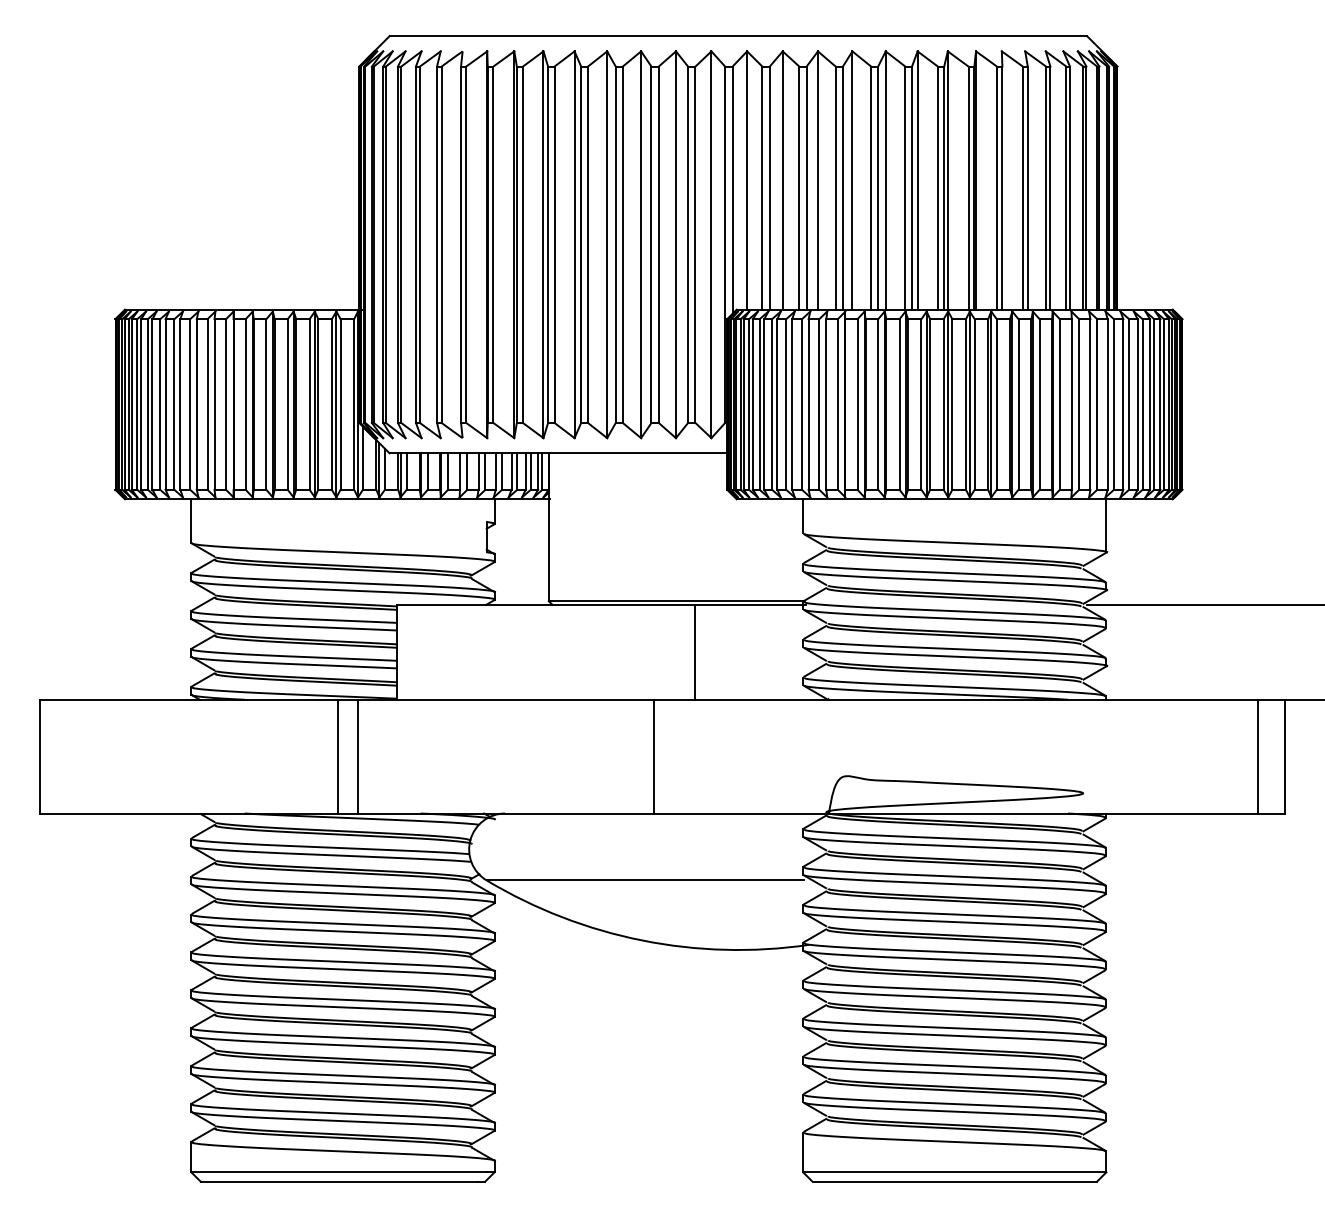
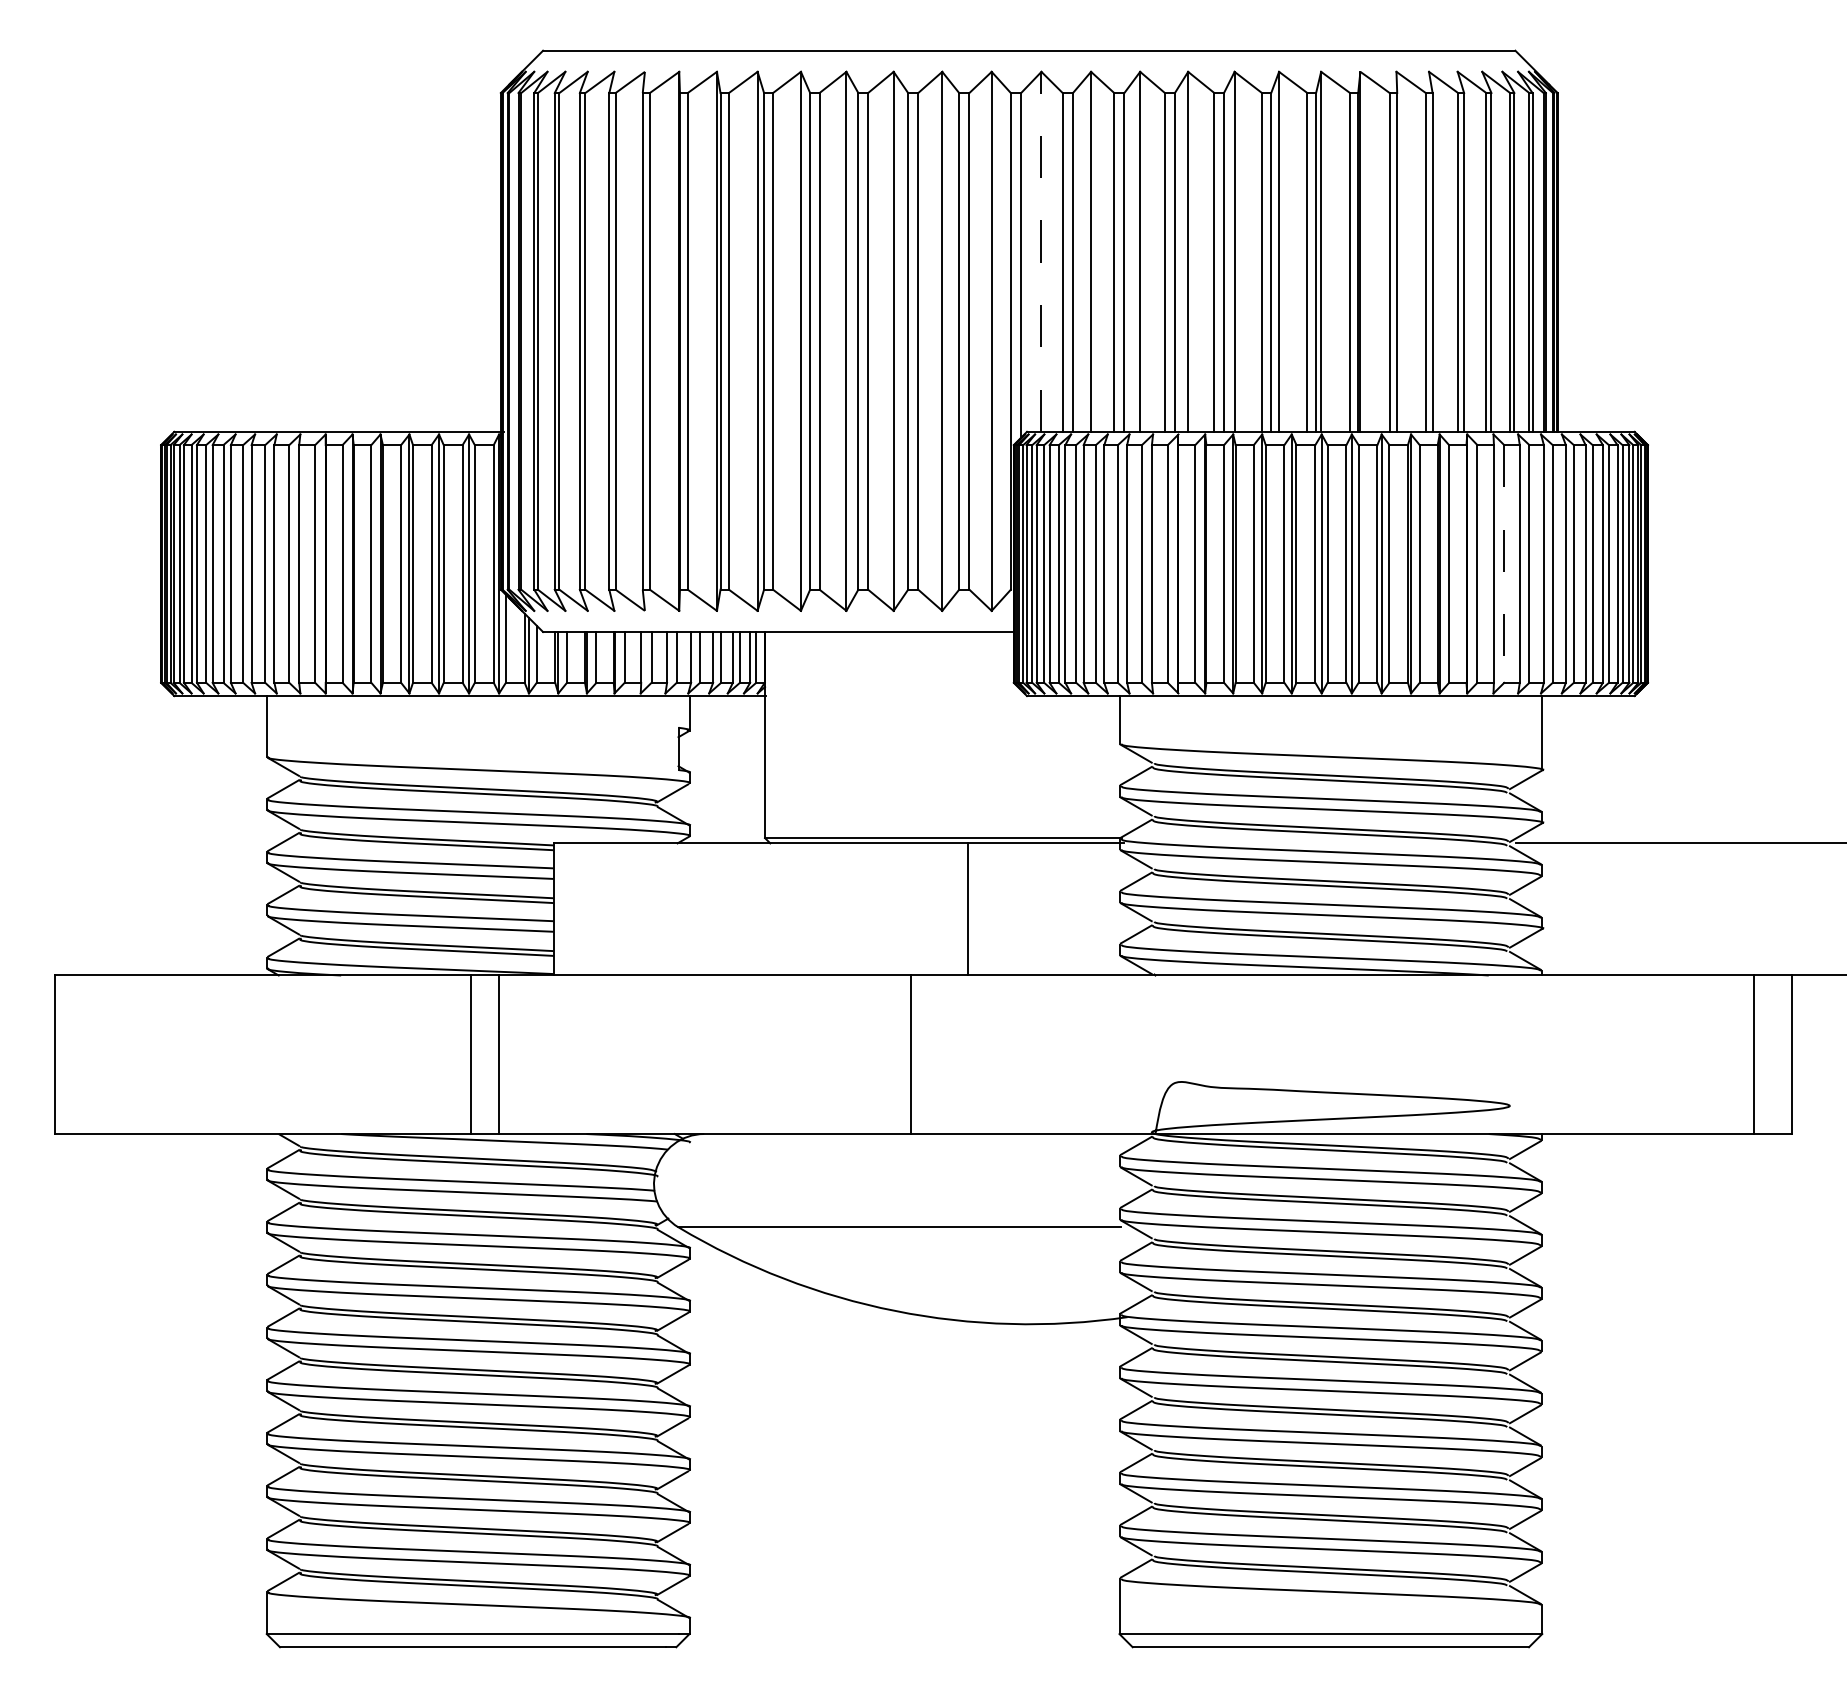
line: (747, 180) -> (1041, 251), solid -> dashed
line: (1079, 404) -> (1504, 563), solid -> dashed

